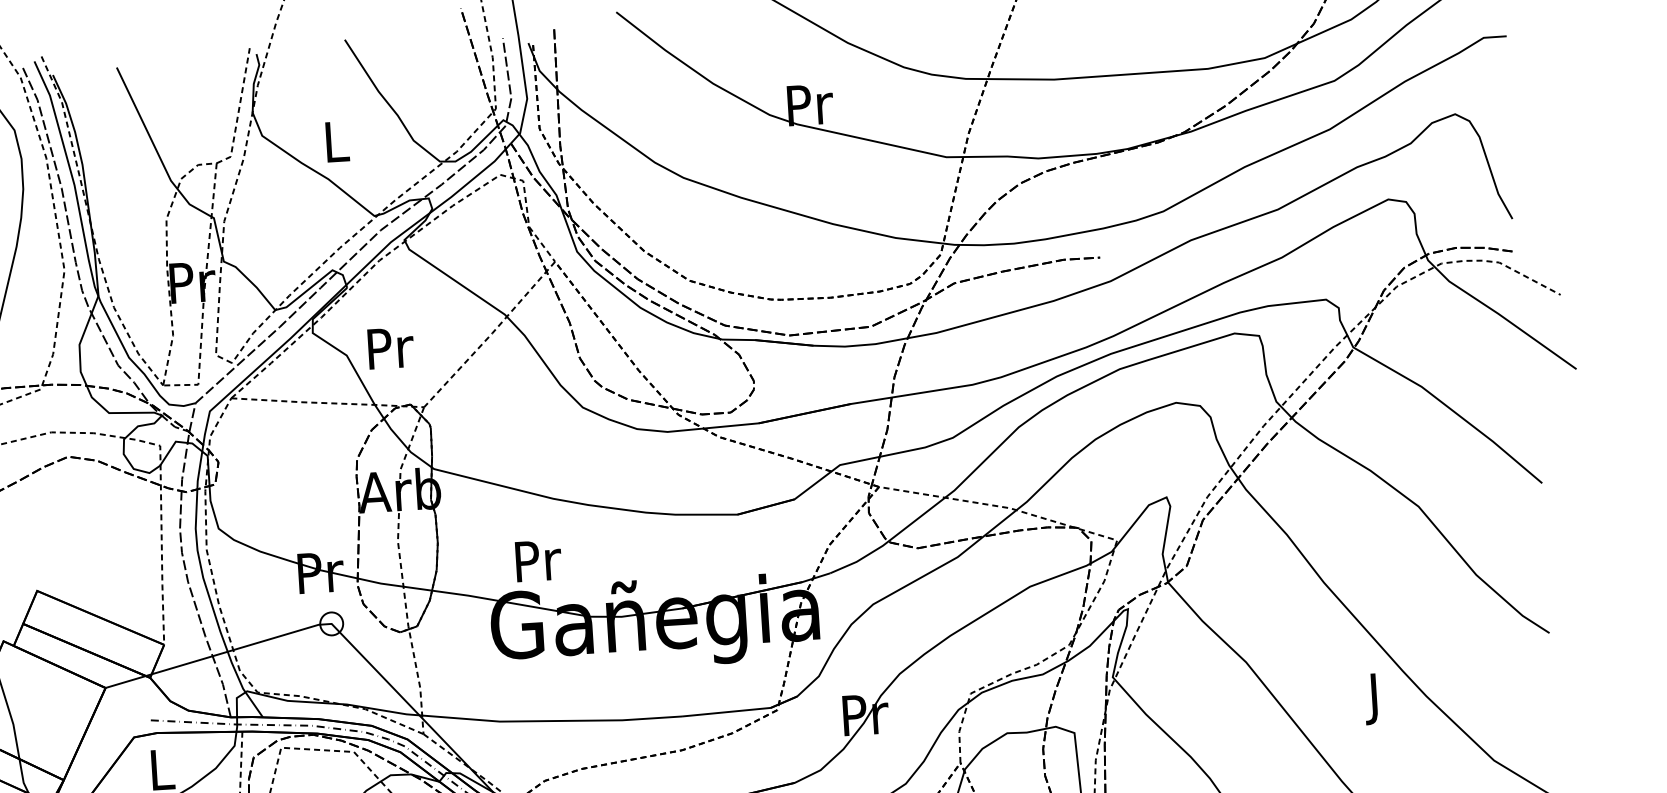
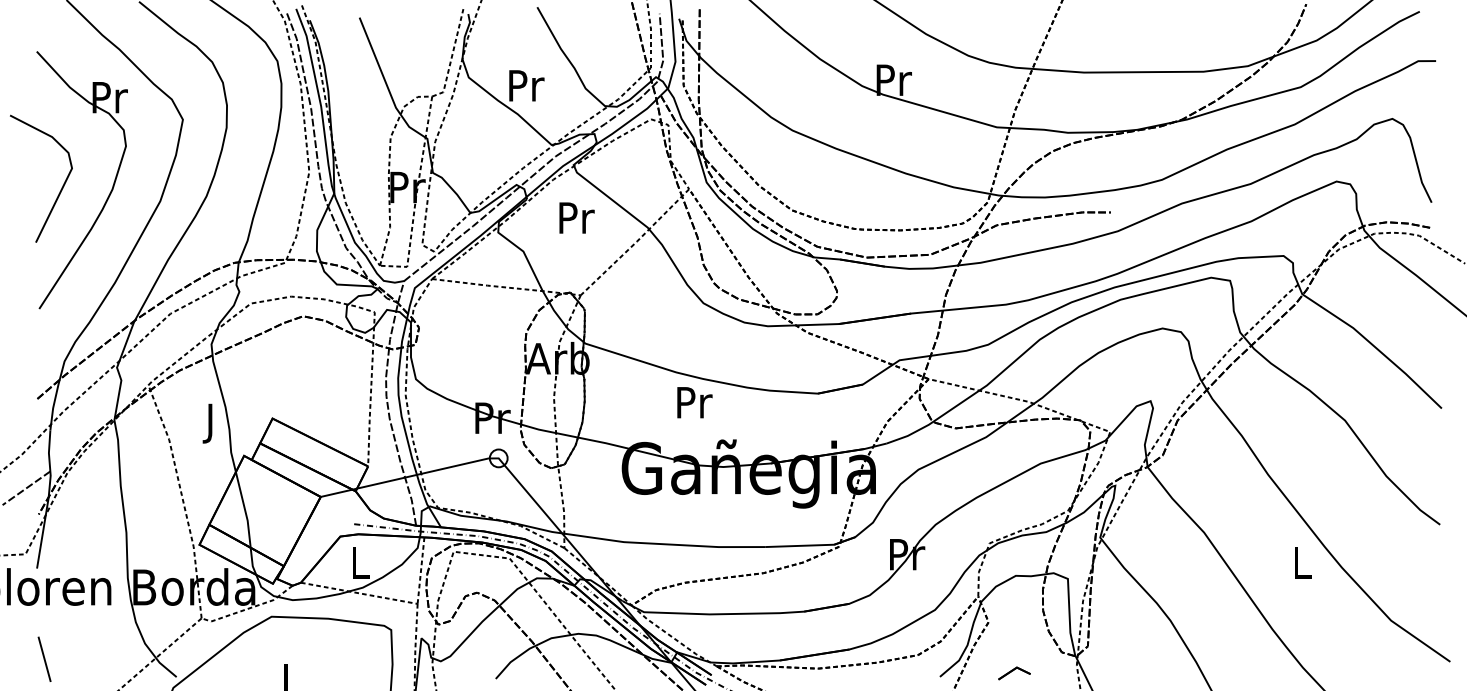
text: (337, 141) -> (526, 85), L -> Pr
text: (390, 347) -> (576, 217), moved
text: (538, 560) -> (694, 402), moved
text: (1375, 699) -> (1302, 567), J -> L

